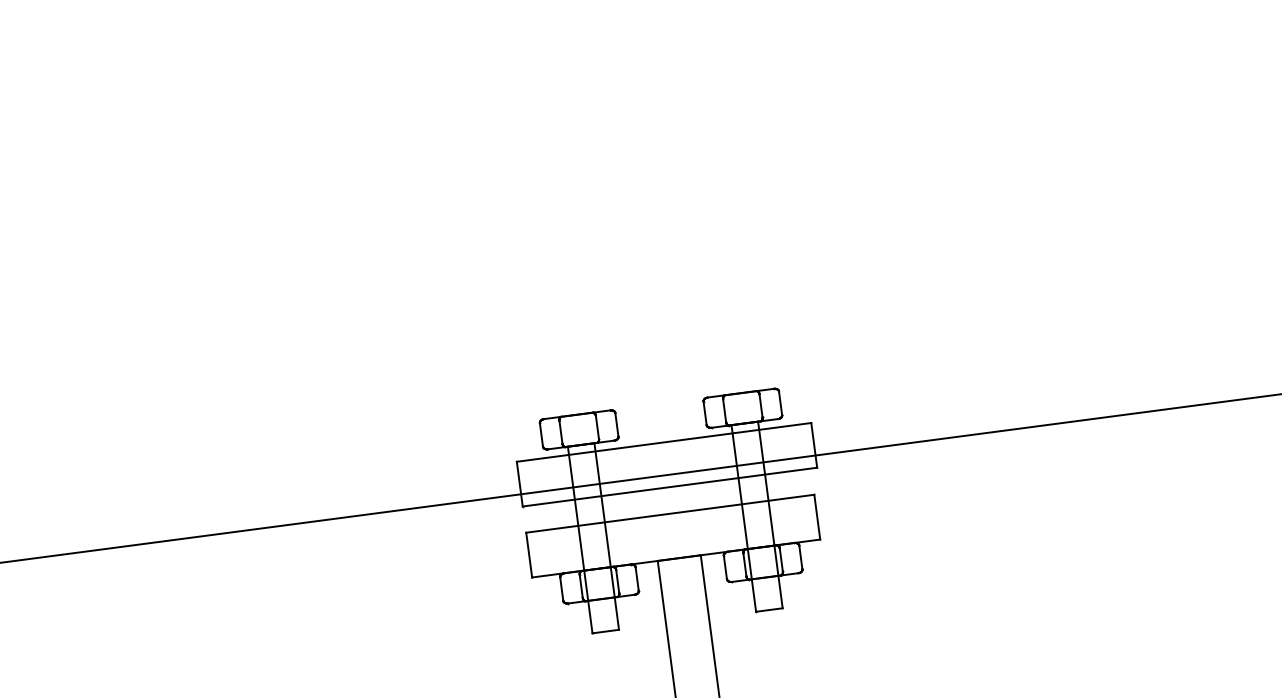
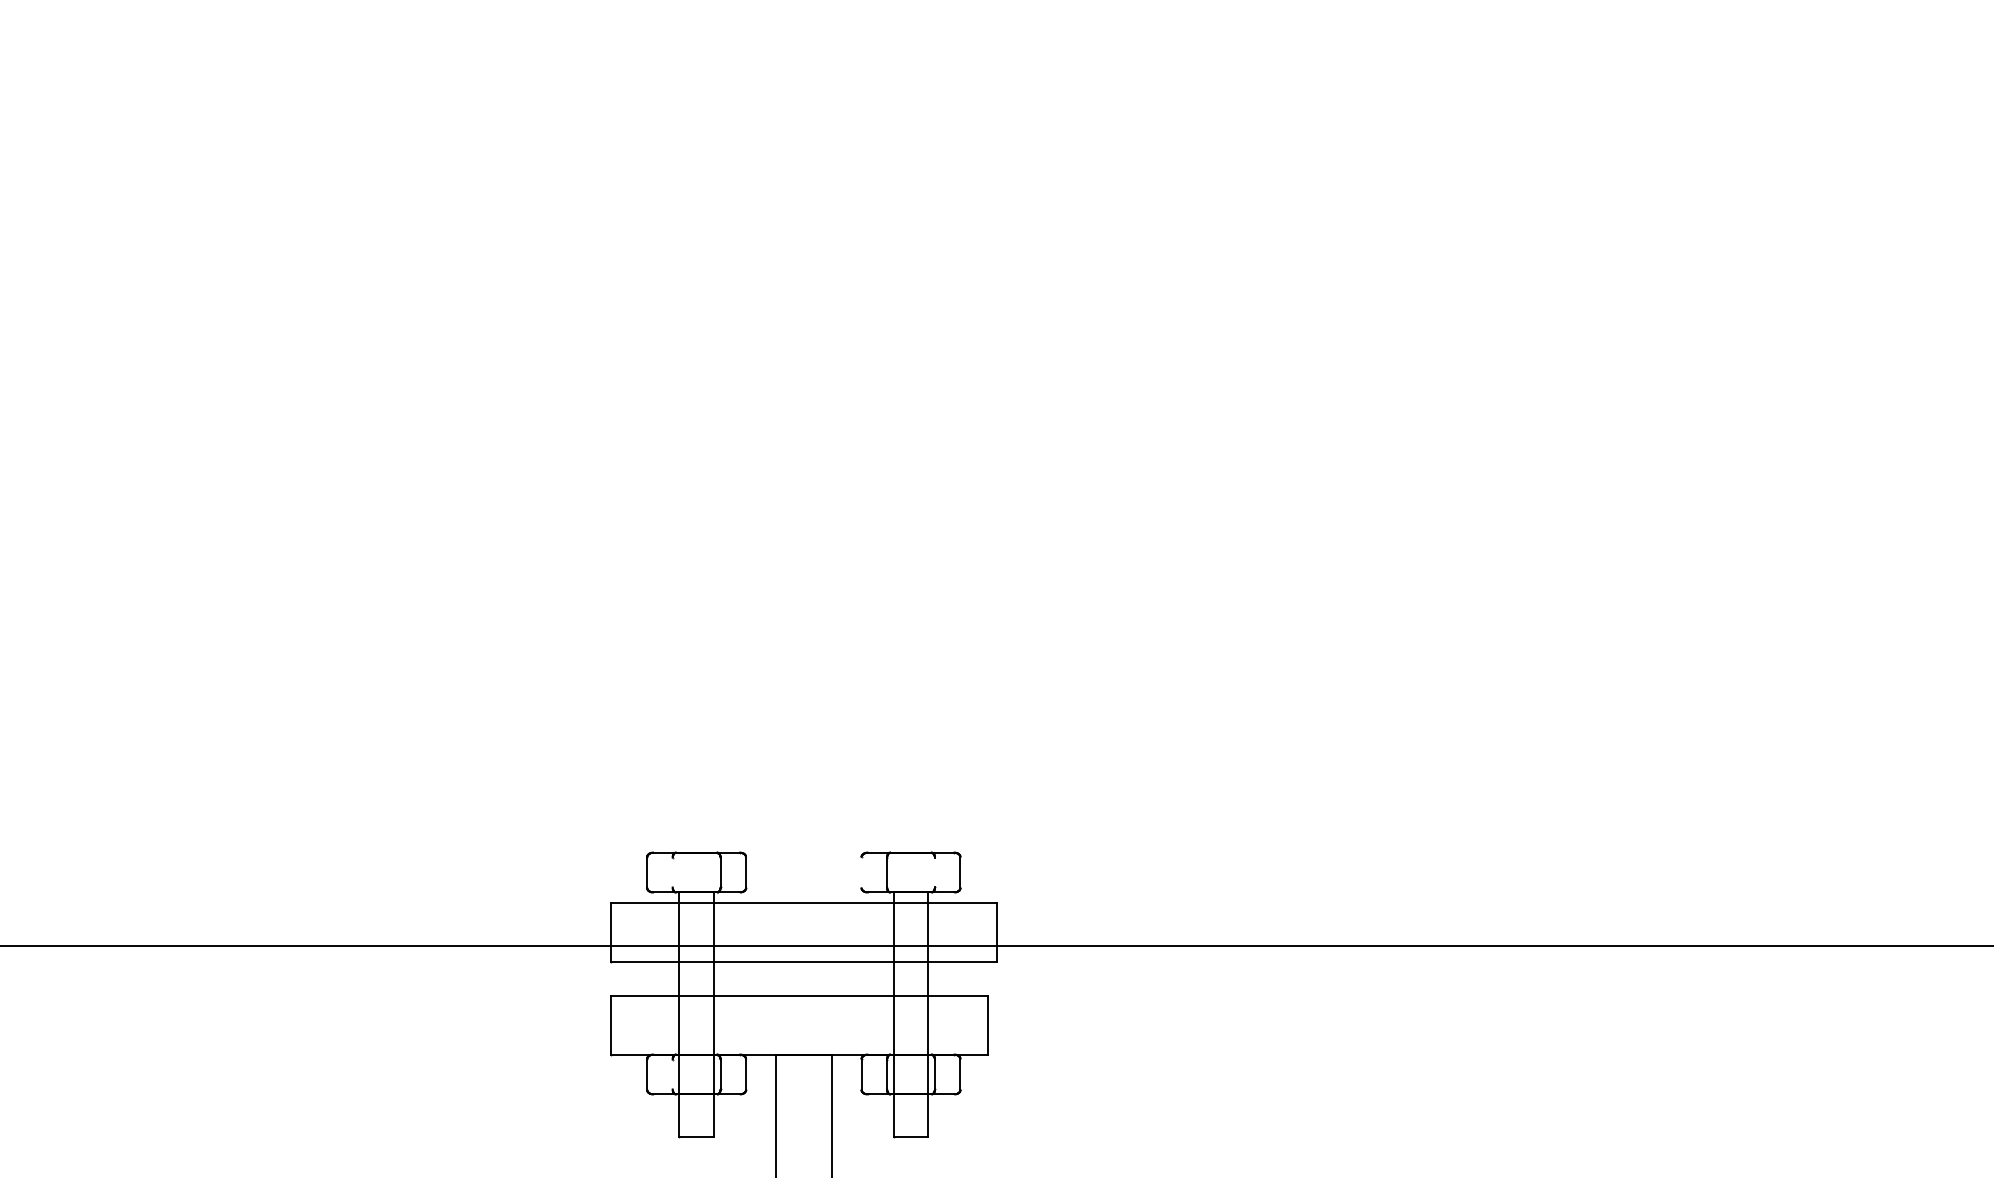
line: (760, 405) -> (934, 872), removed
line: (705, 413) -> (861, 872), removed
line: (560, 432) -> (672, 872), removed
line: (581, 586) -> (672, 1074), removed

